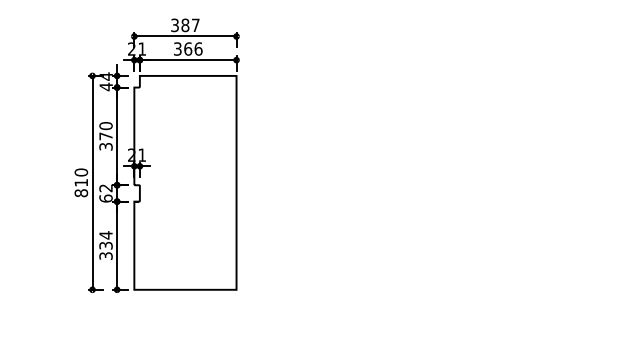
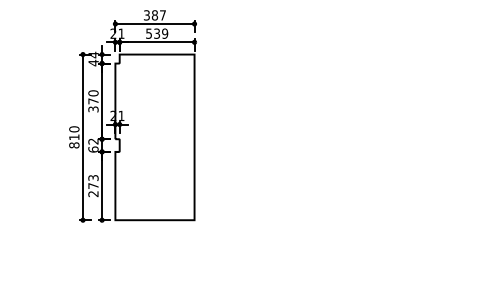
text: (188, 48) -> (157, 33), 366 -> 539
text: (106, 244) -> (93, 185), 334 -> 273

